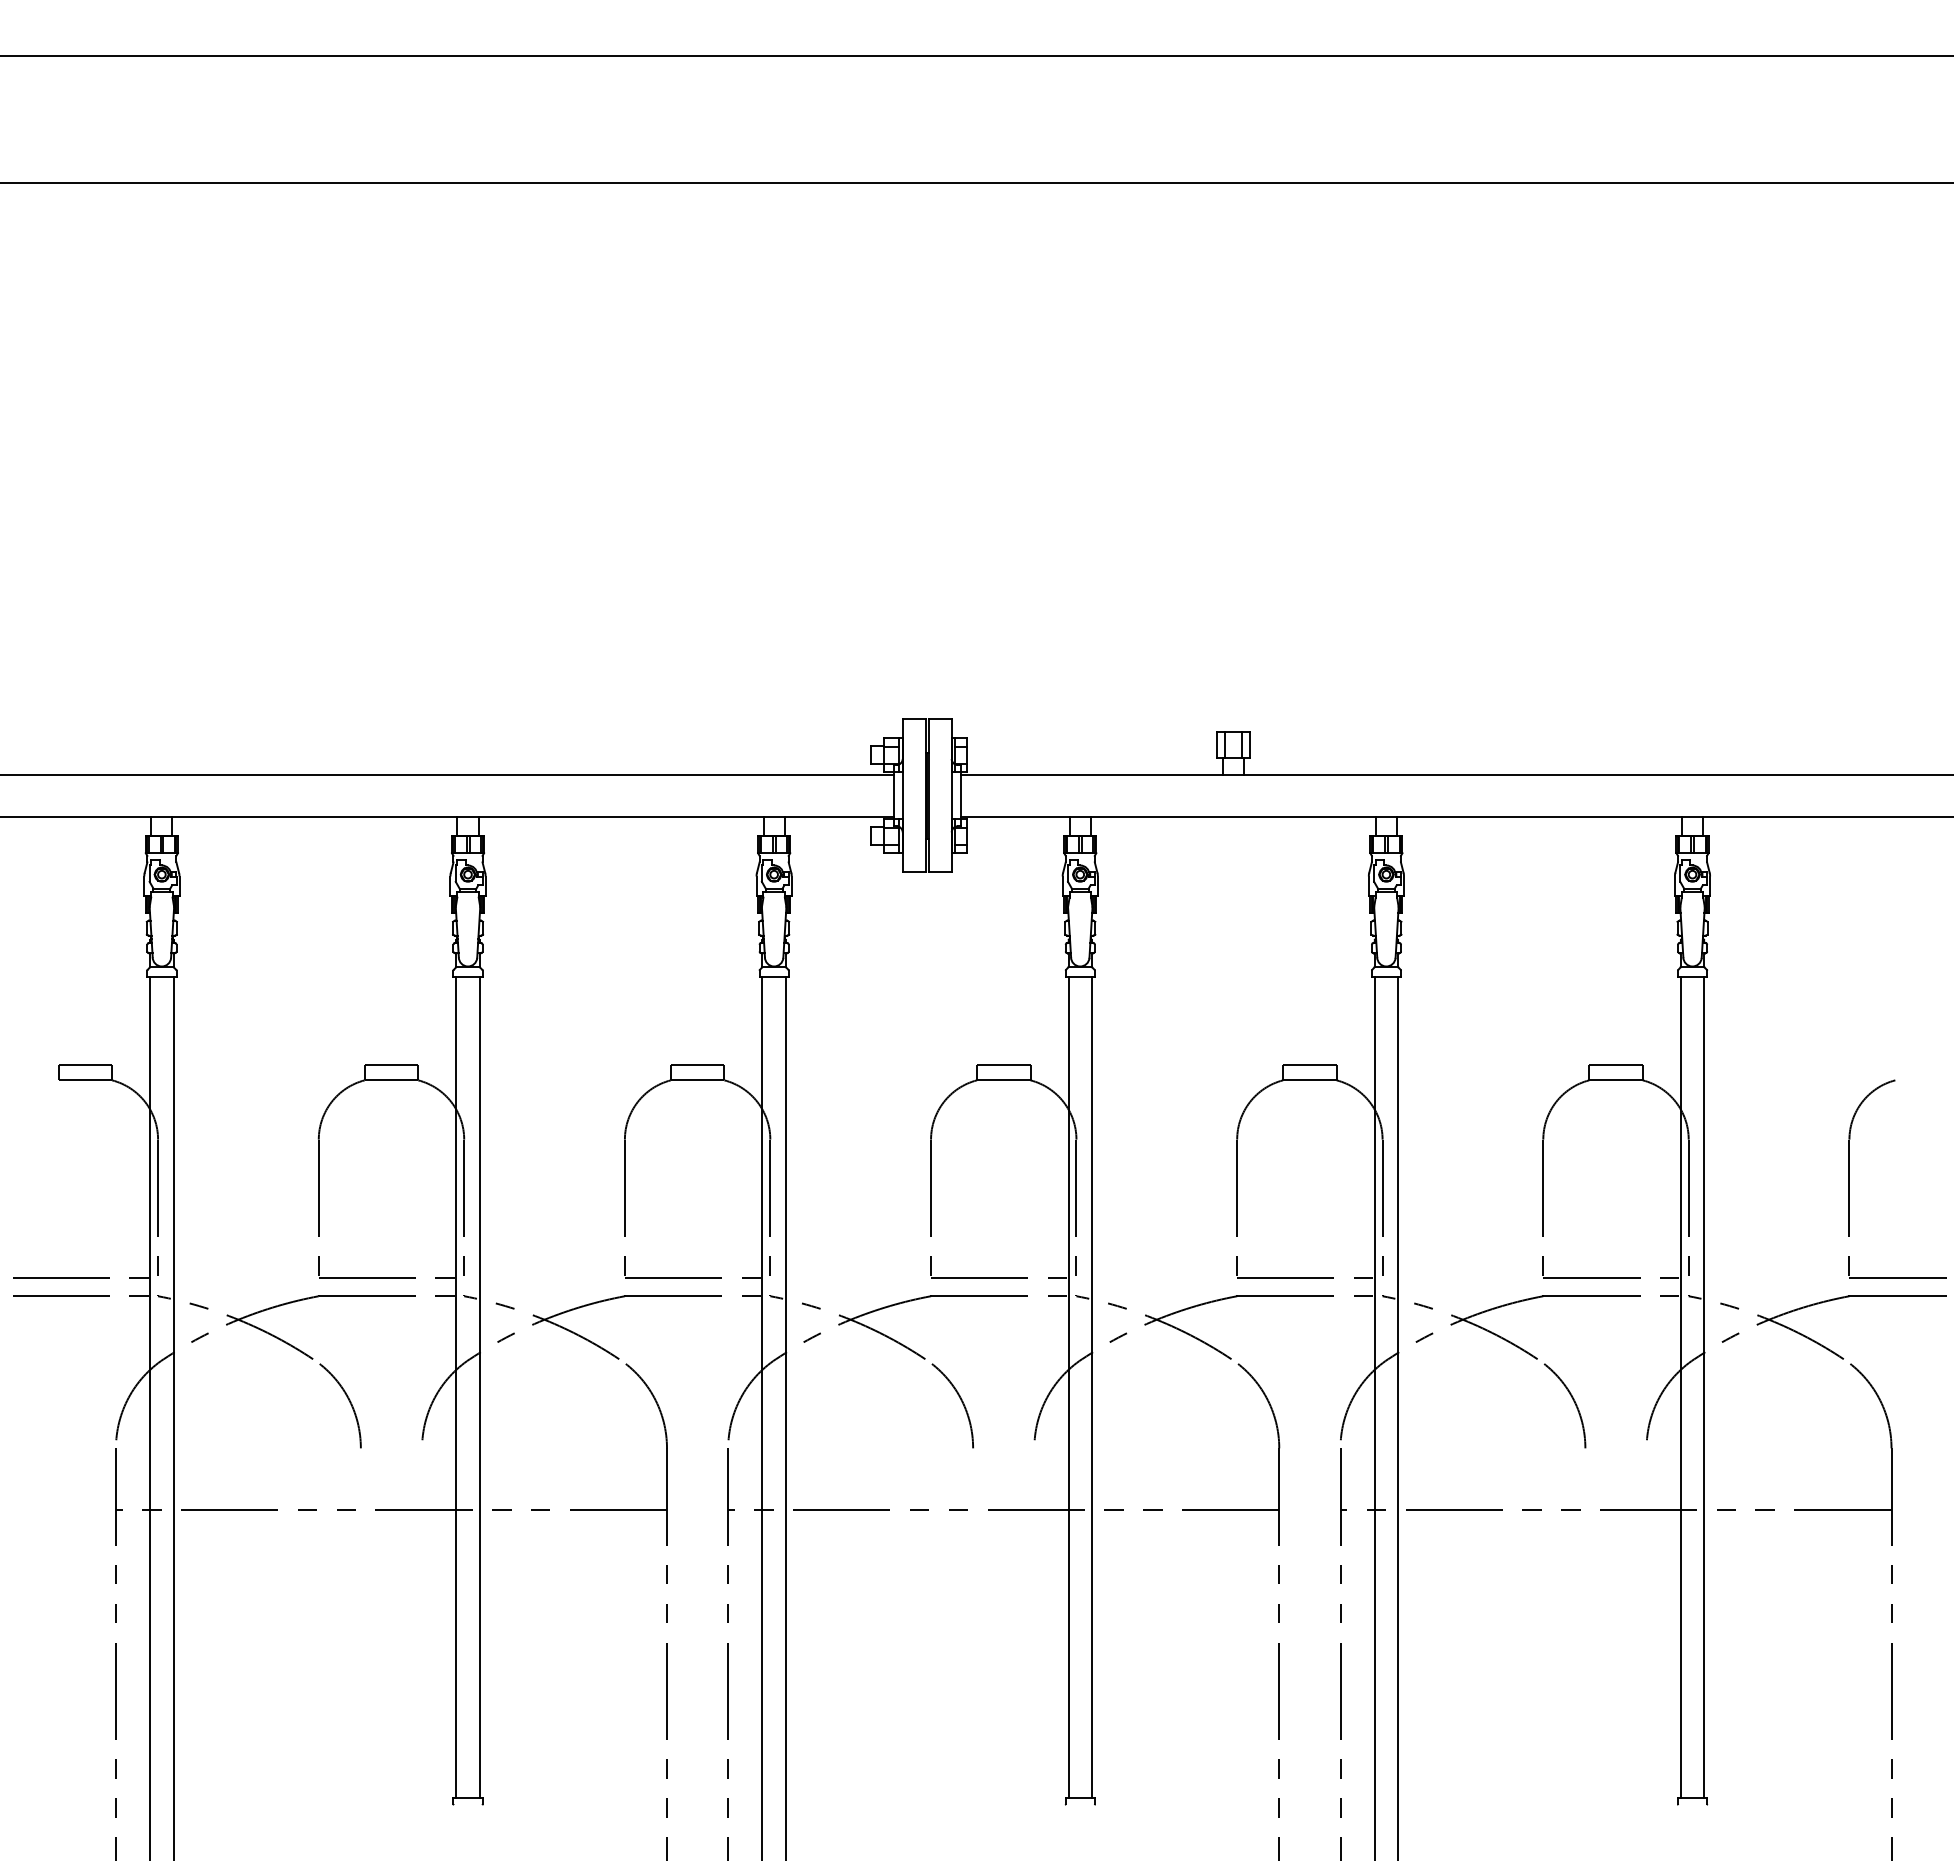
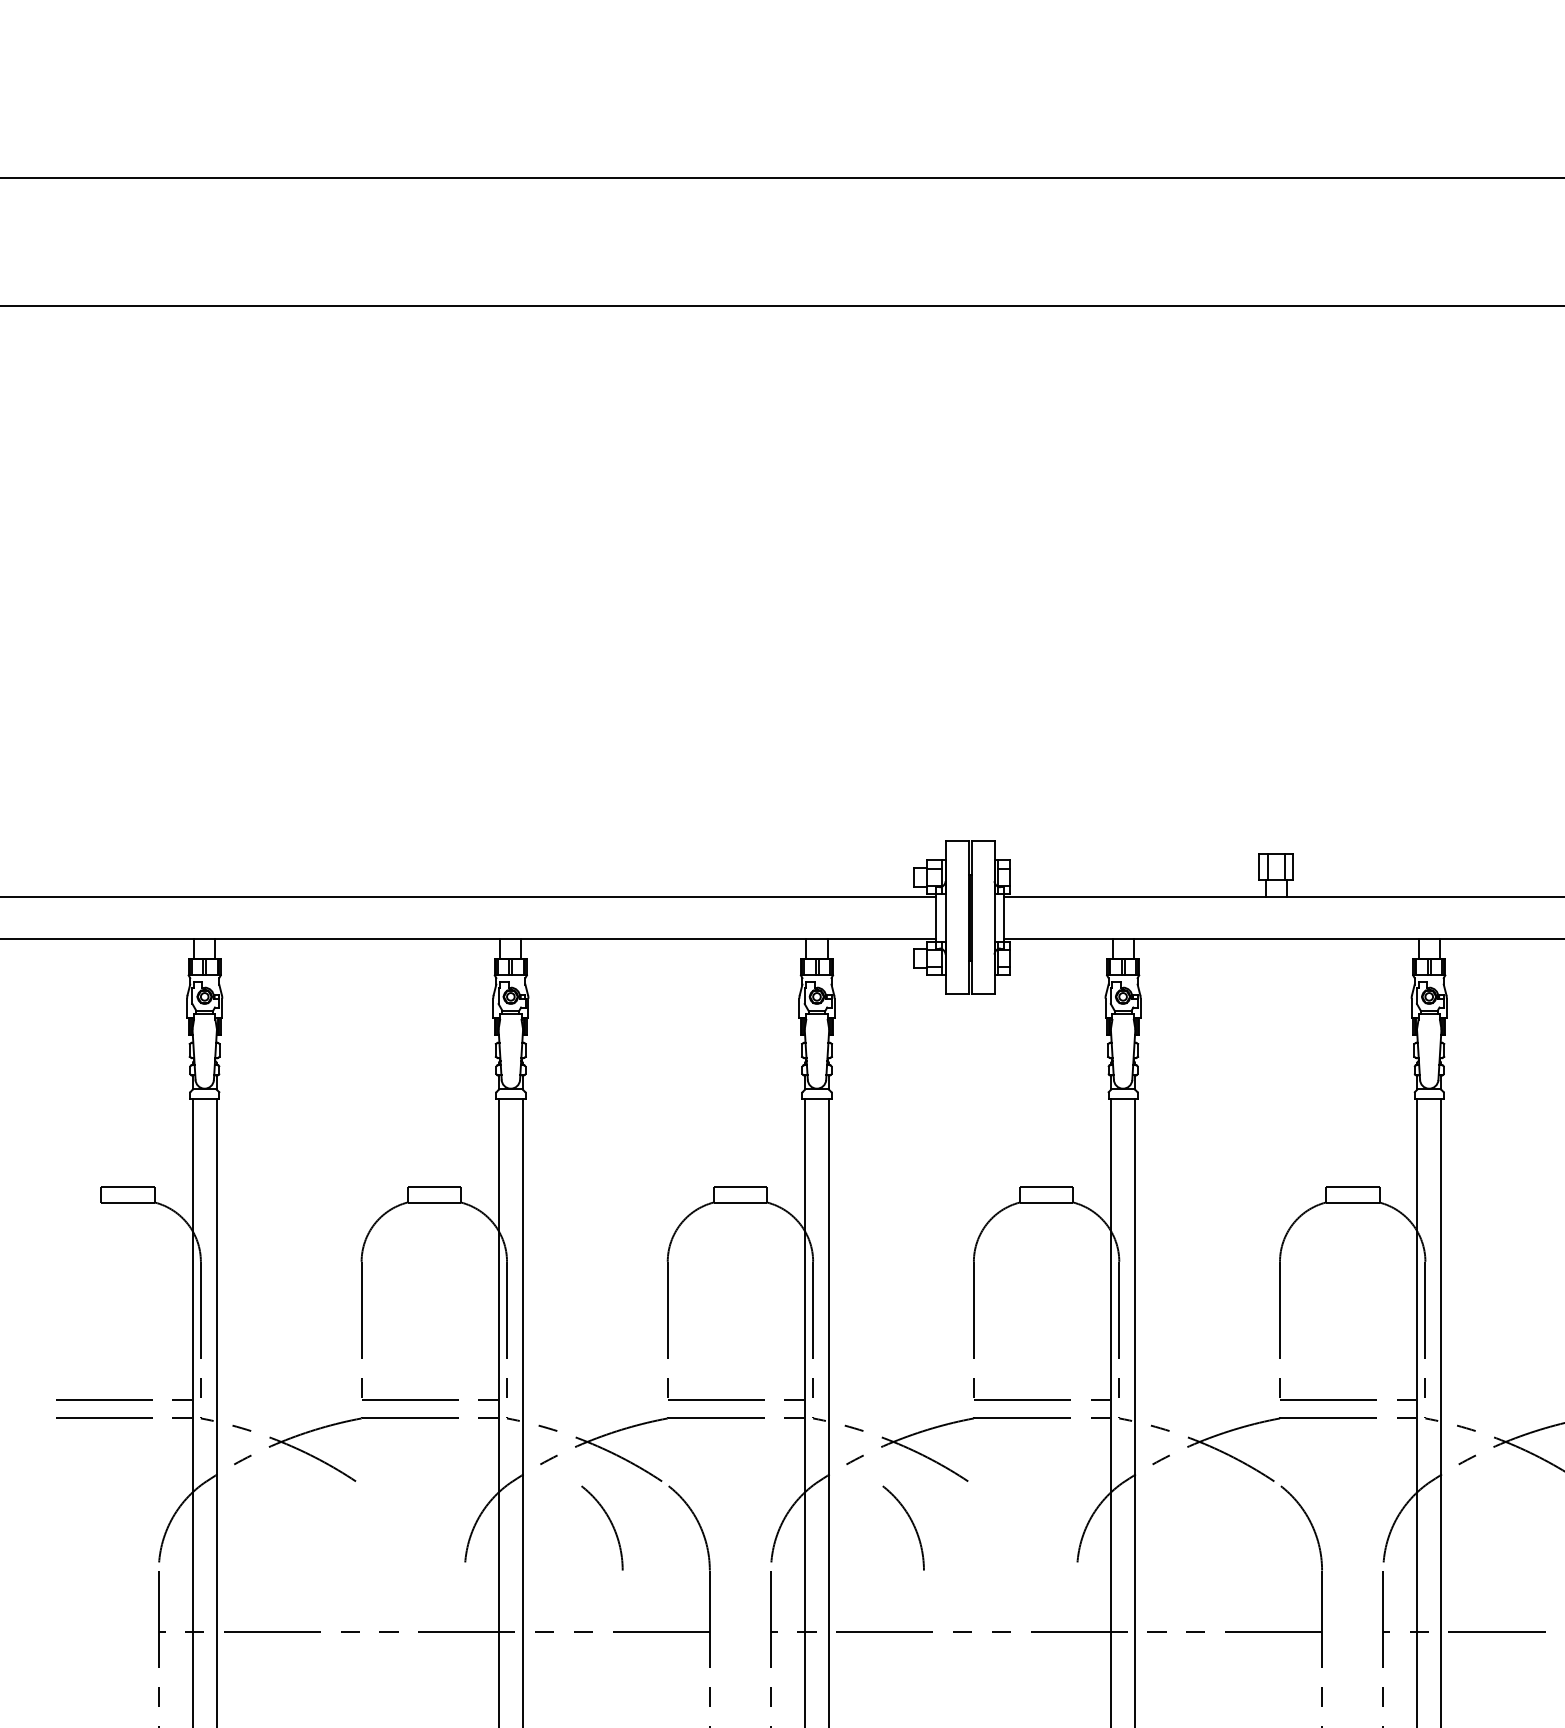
arc: (348, 1400) -> (610, 1522), moved
arc: (960, 1400) -> (911, 1522), moved

